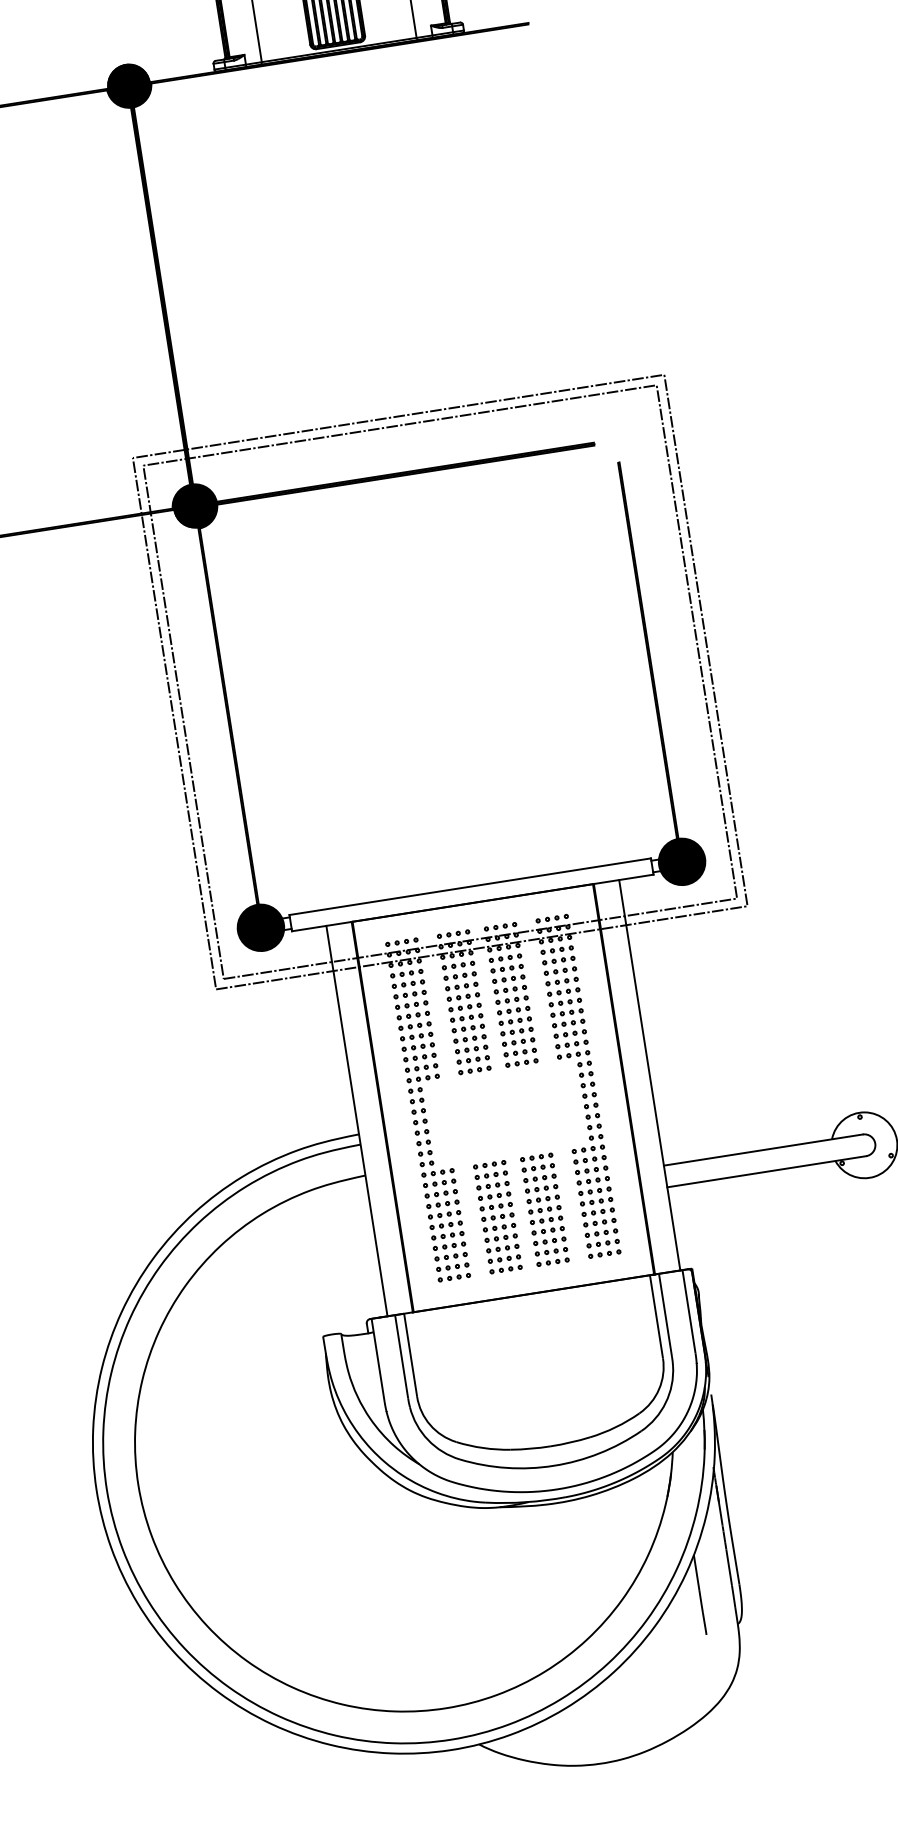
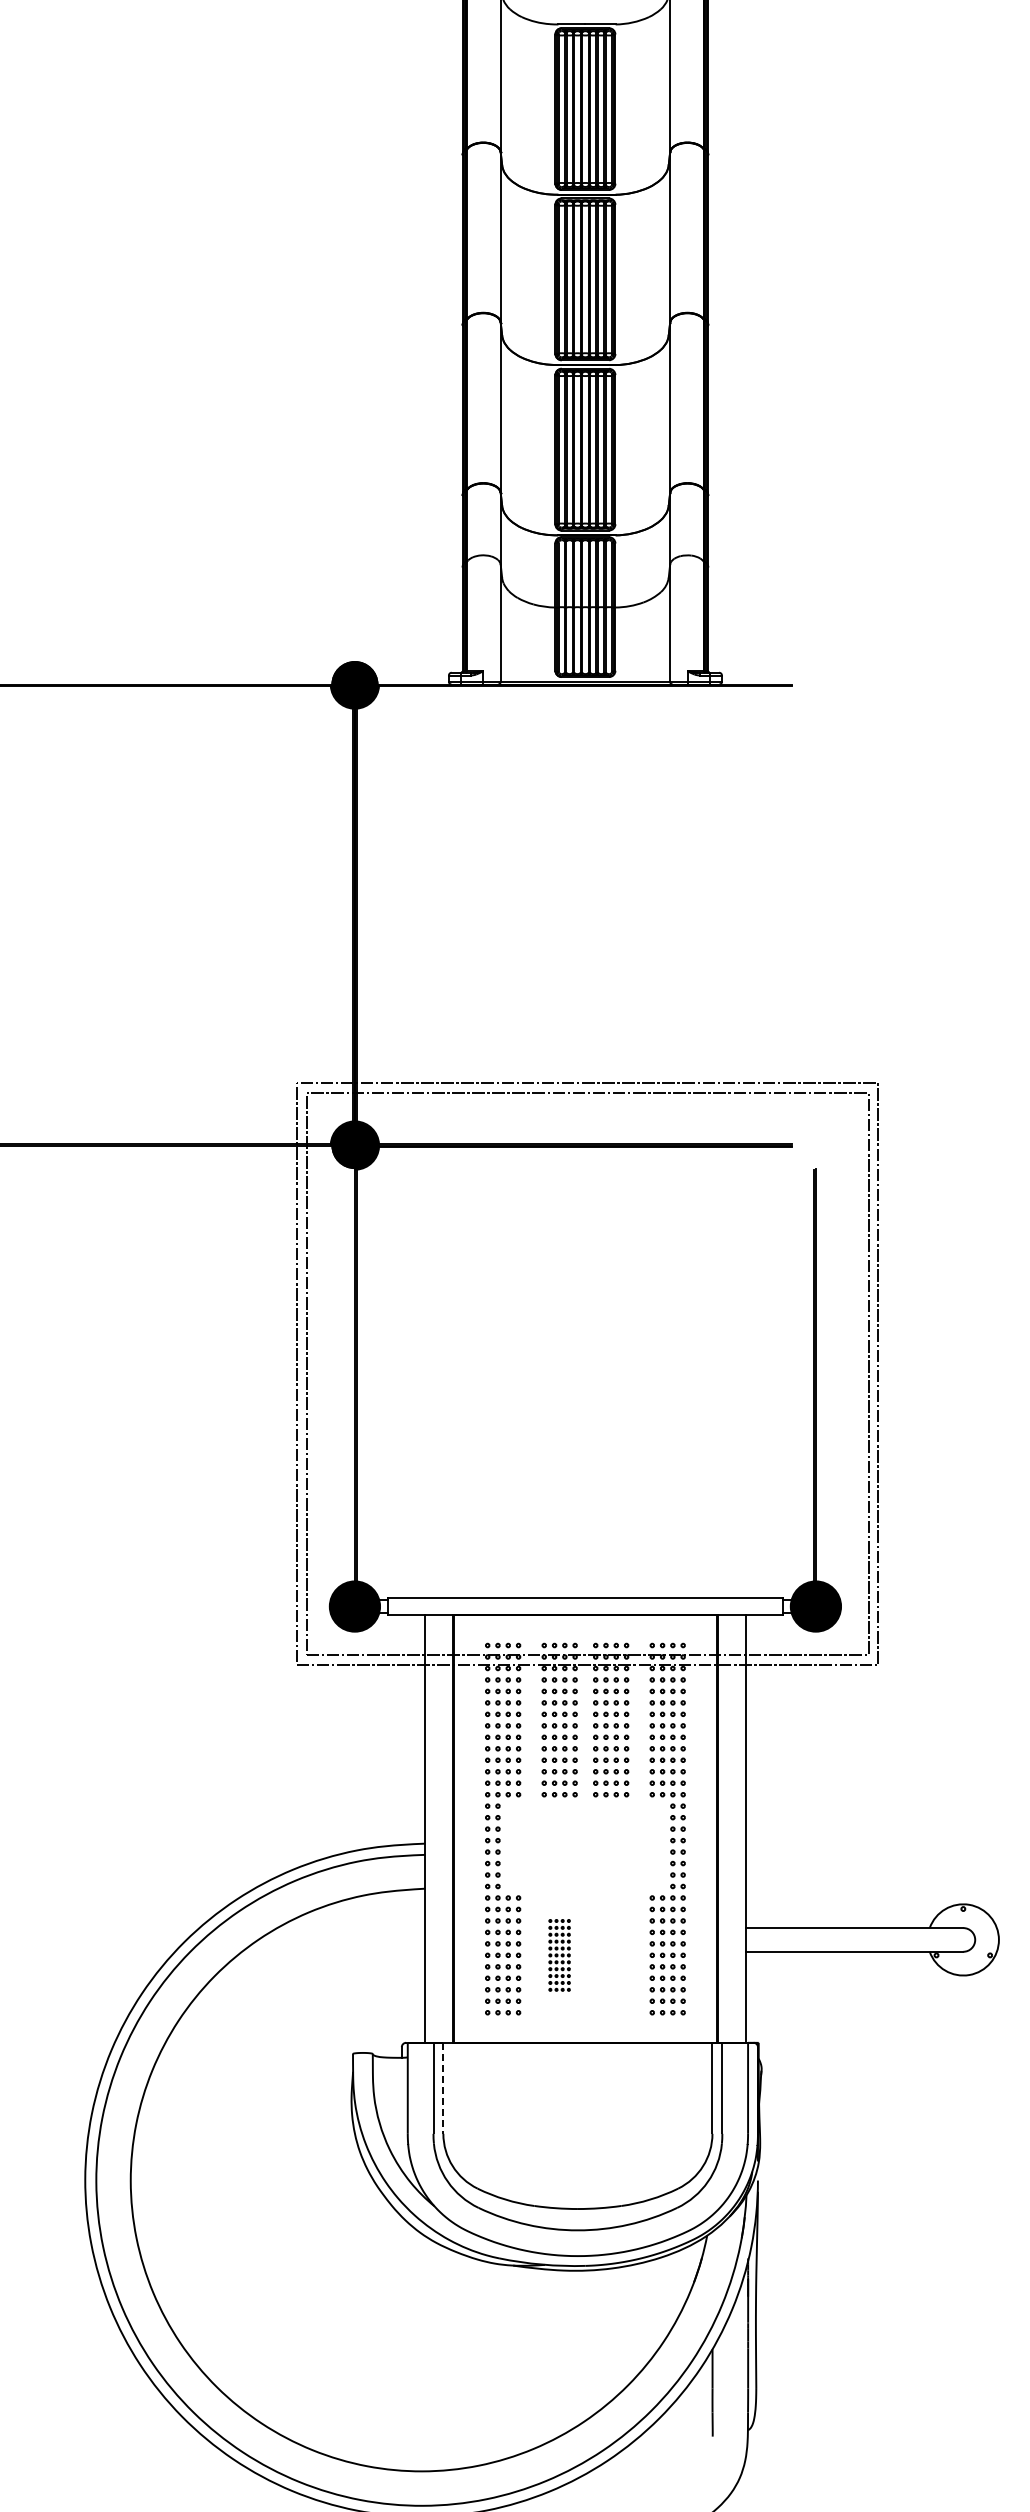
part: (545, 1209) -> (611, 1955), removed
part: (497, 1217) -> (559, 1955), size x0.6
line: (410, 1355) -> (443, 2088), solid -> dashed

